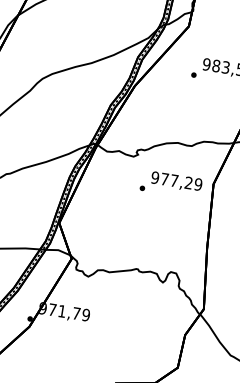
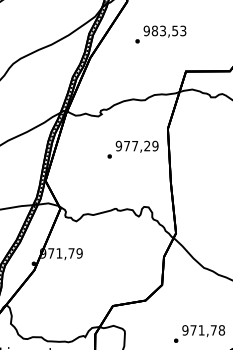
text: (170, 184) -> (132, 149), moved

